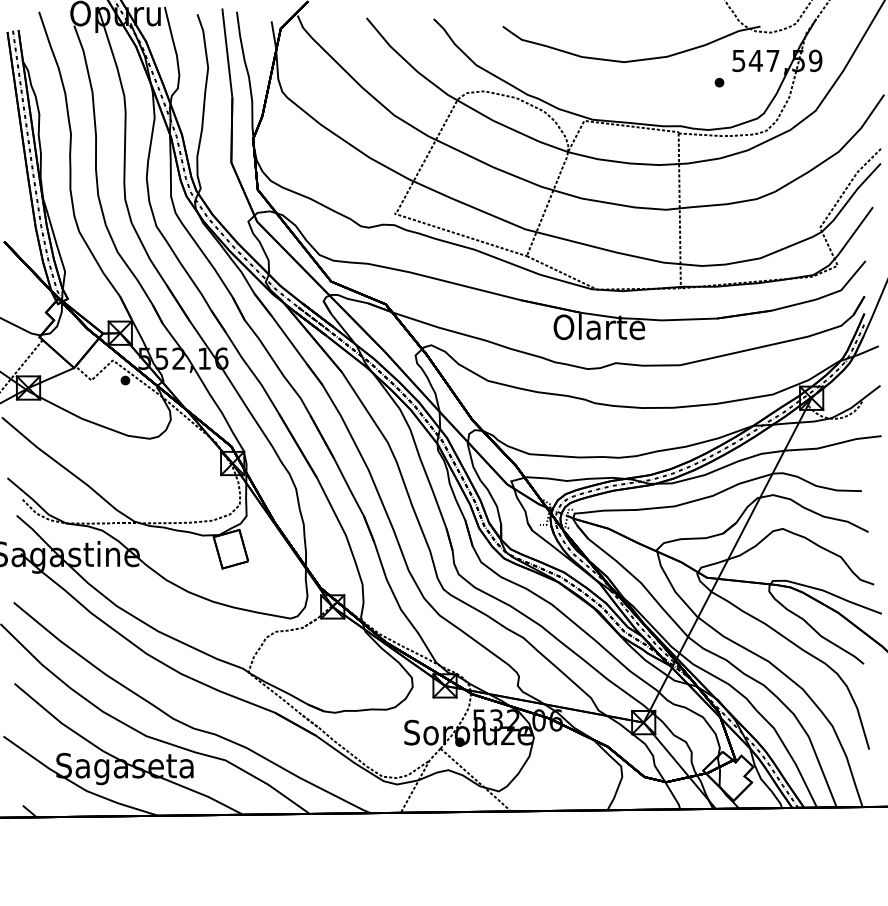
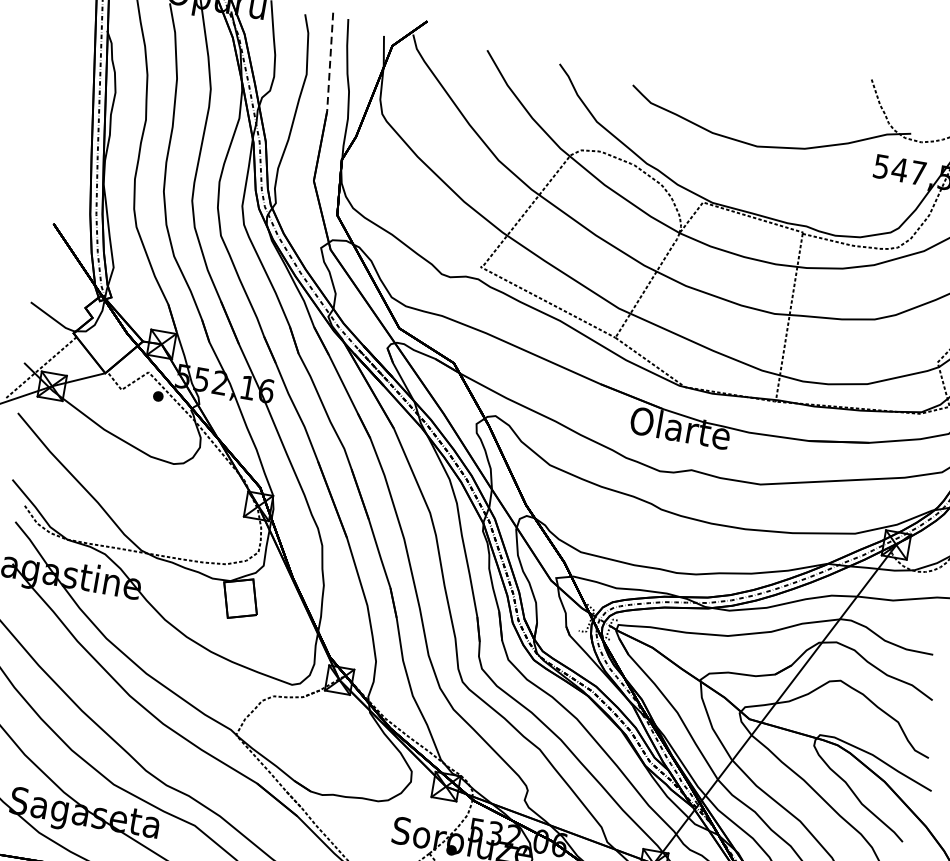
line: (227, 53) -> (330, 62), solid -> dashed
part: (719, 82) -> (856, 186), removed

